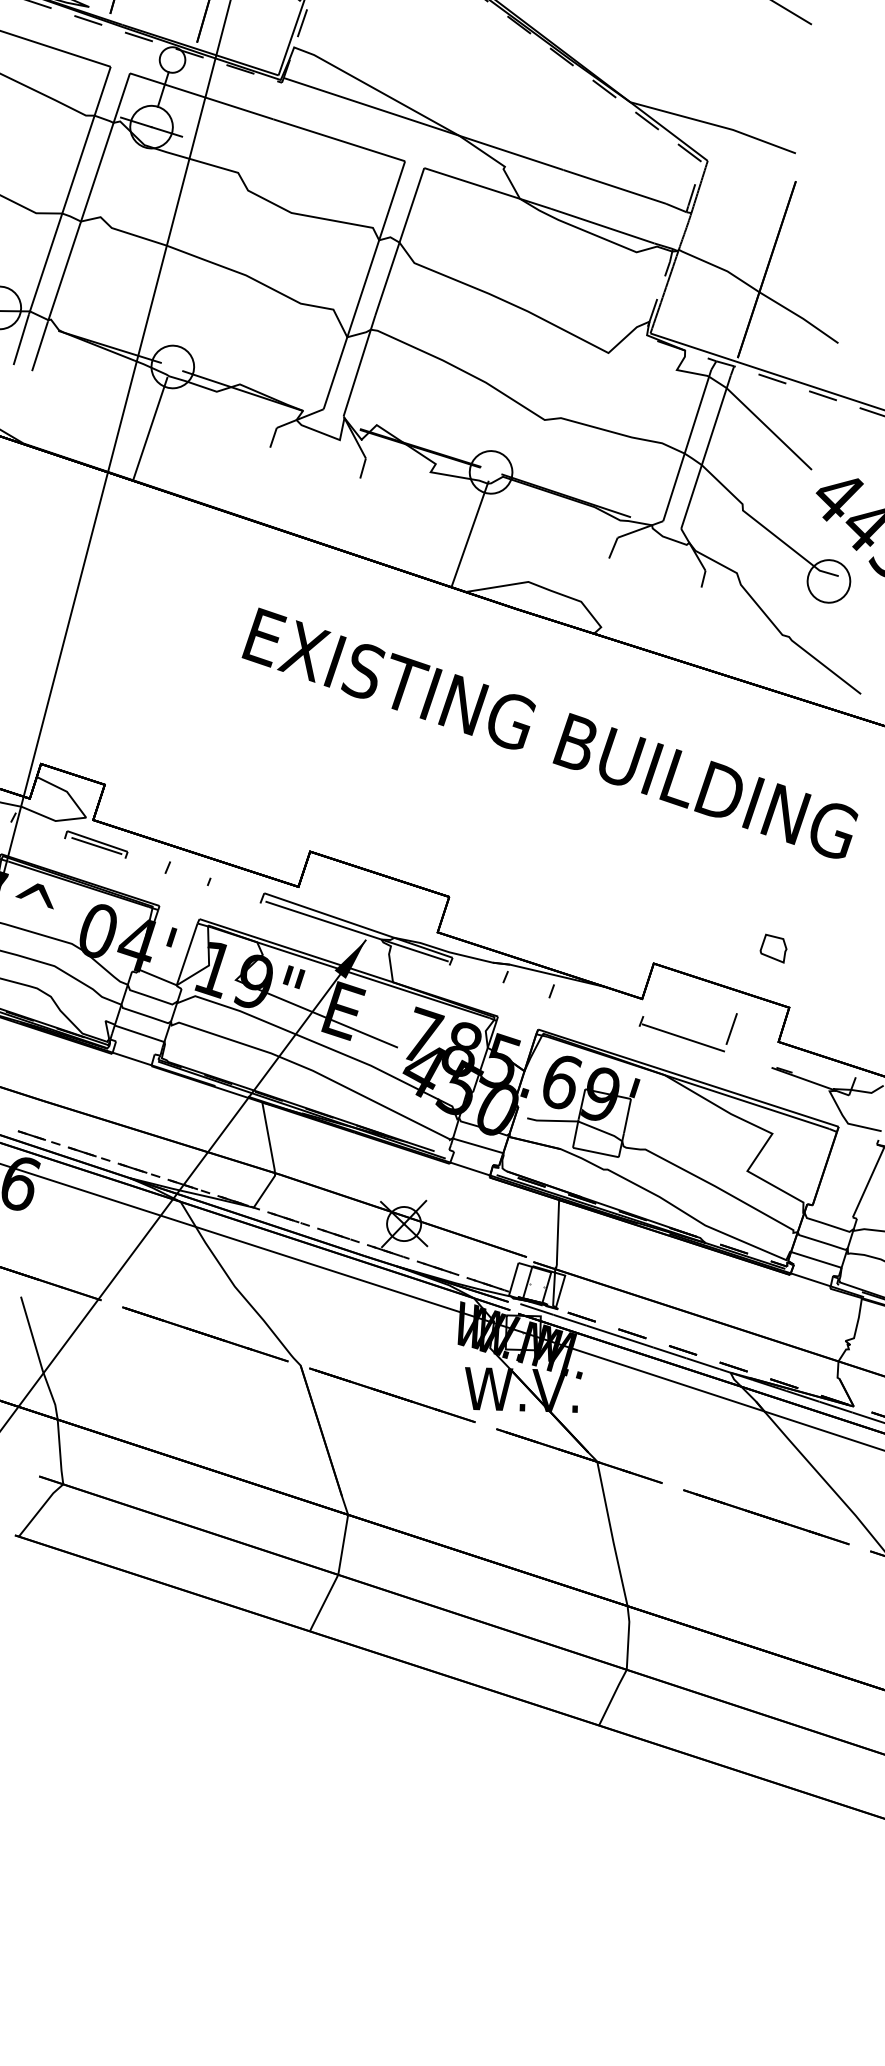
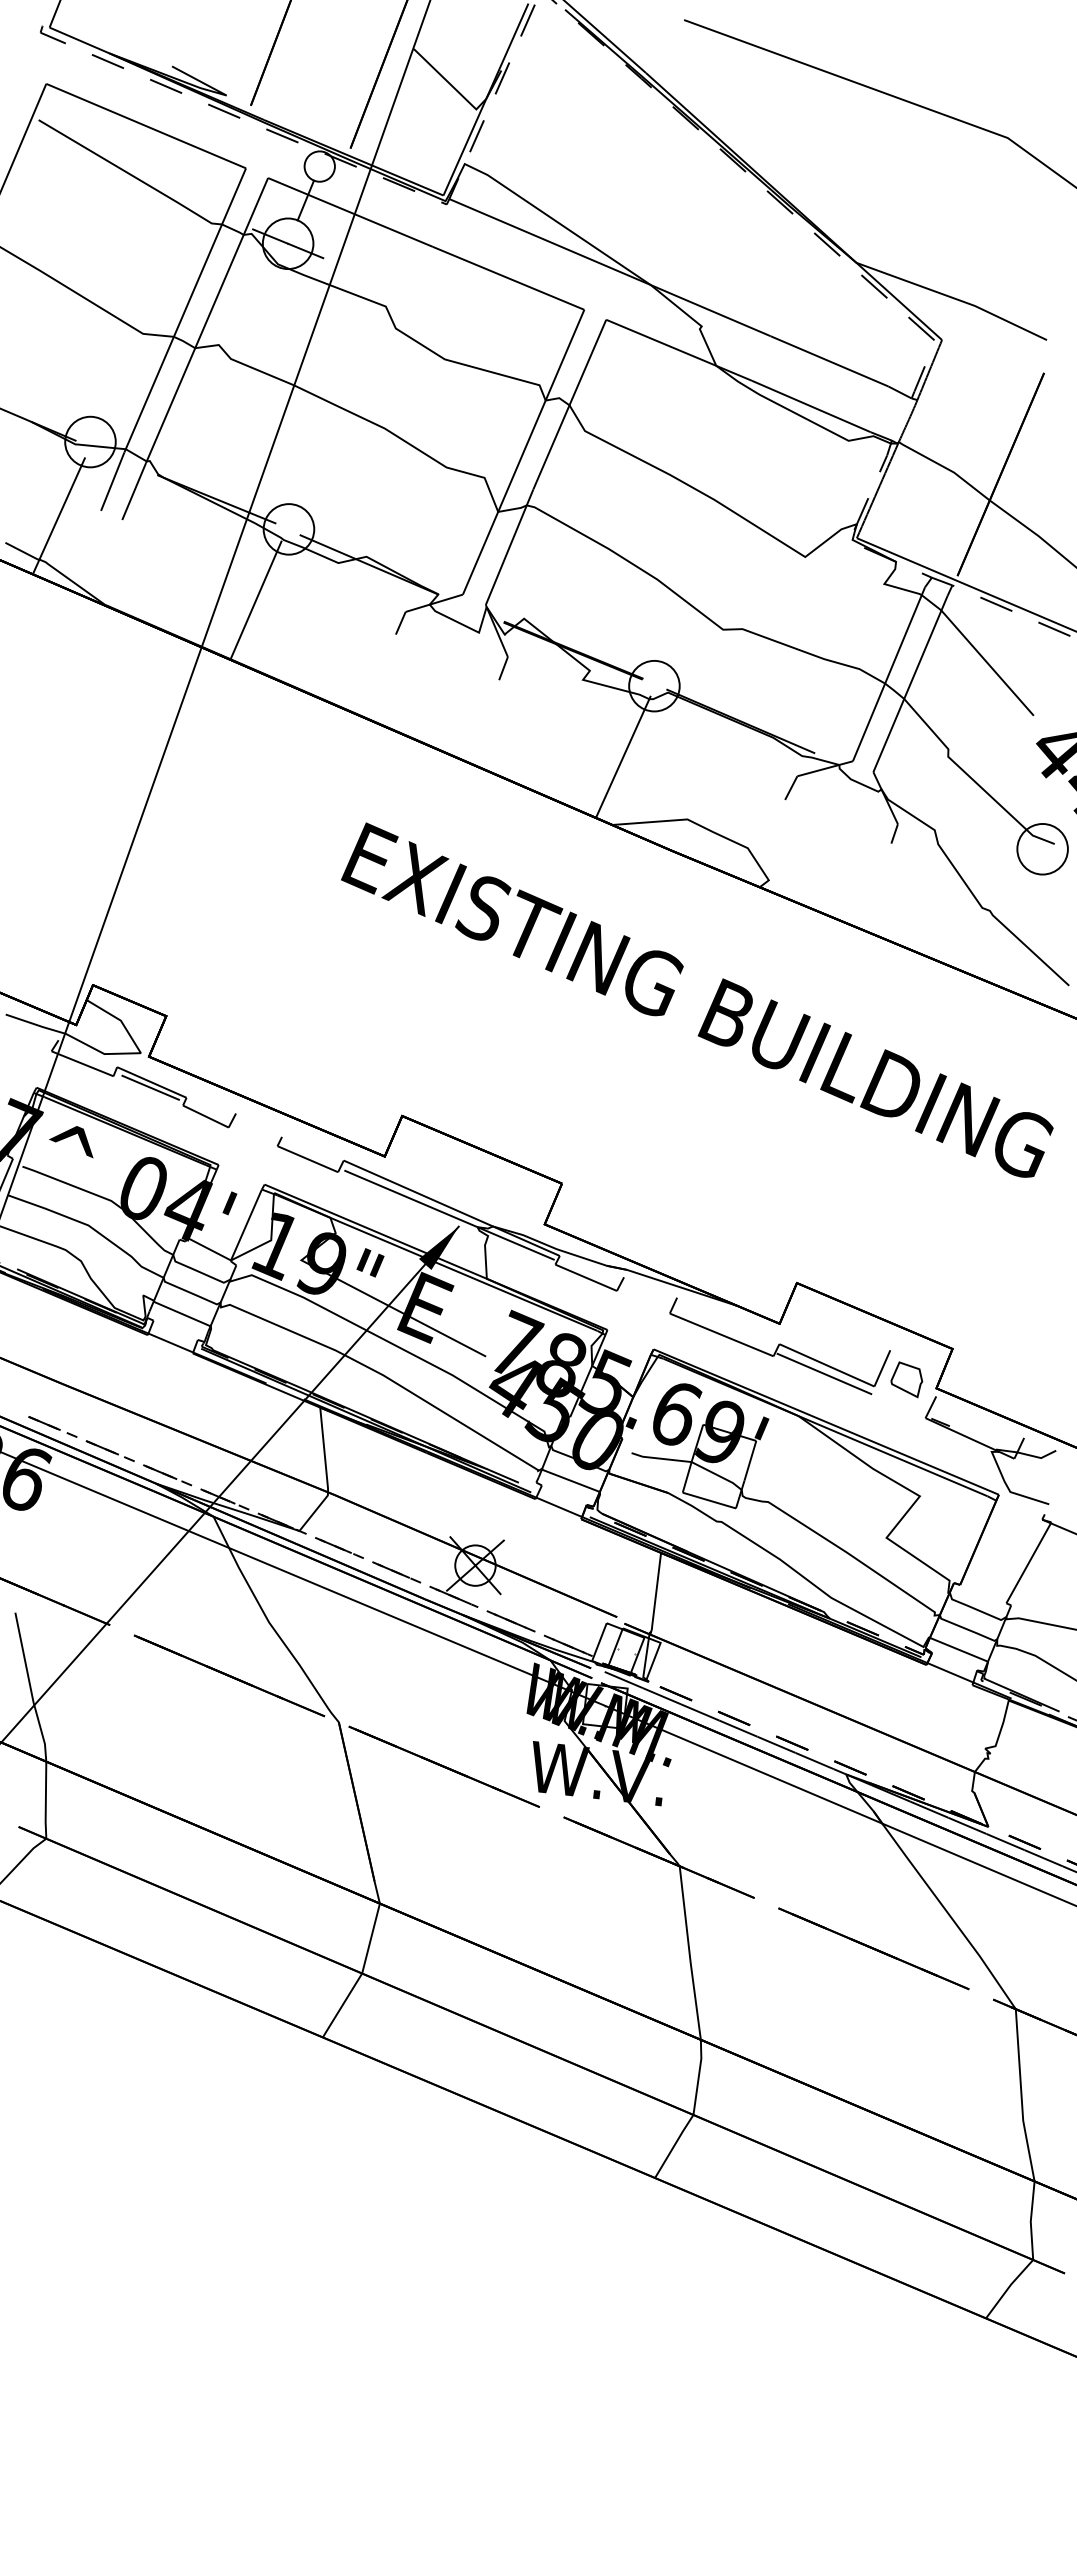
line: (37, 830) -> (82, 1063), added
line: (144, 866) -> (205, 1116), added
line: (233, 894) -> (307, 1159), added
part: (773, 948) -> (906, 1379), moved
line: (475, 974) -> (585, 1277), added
line: (594, 1012) -> (721, 1334), added
line: (684, 1030) -> (826, 1365), added
line: (774, 1058) -> (930, 1407), added

